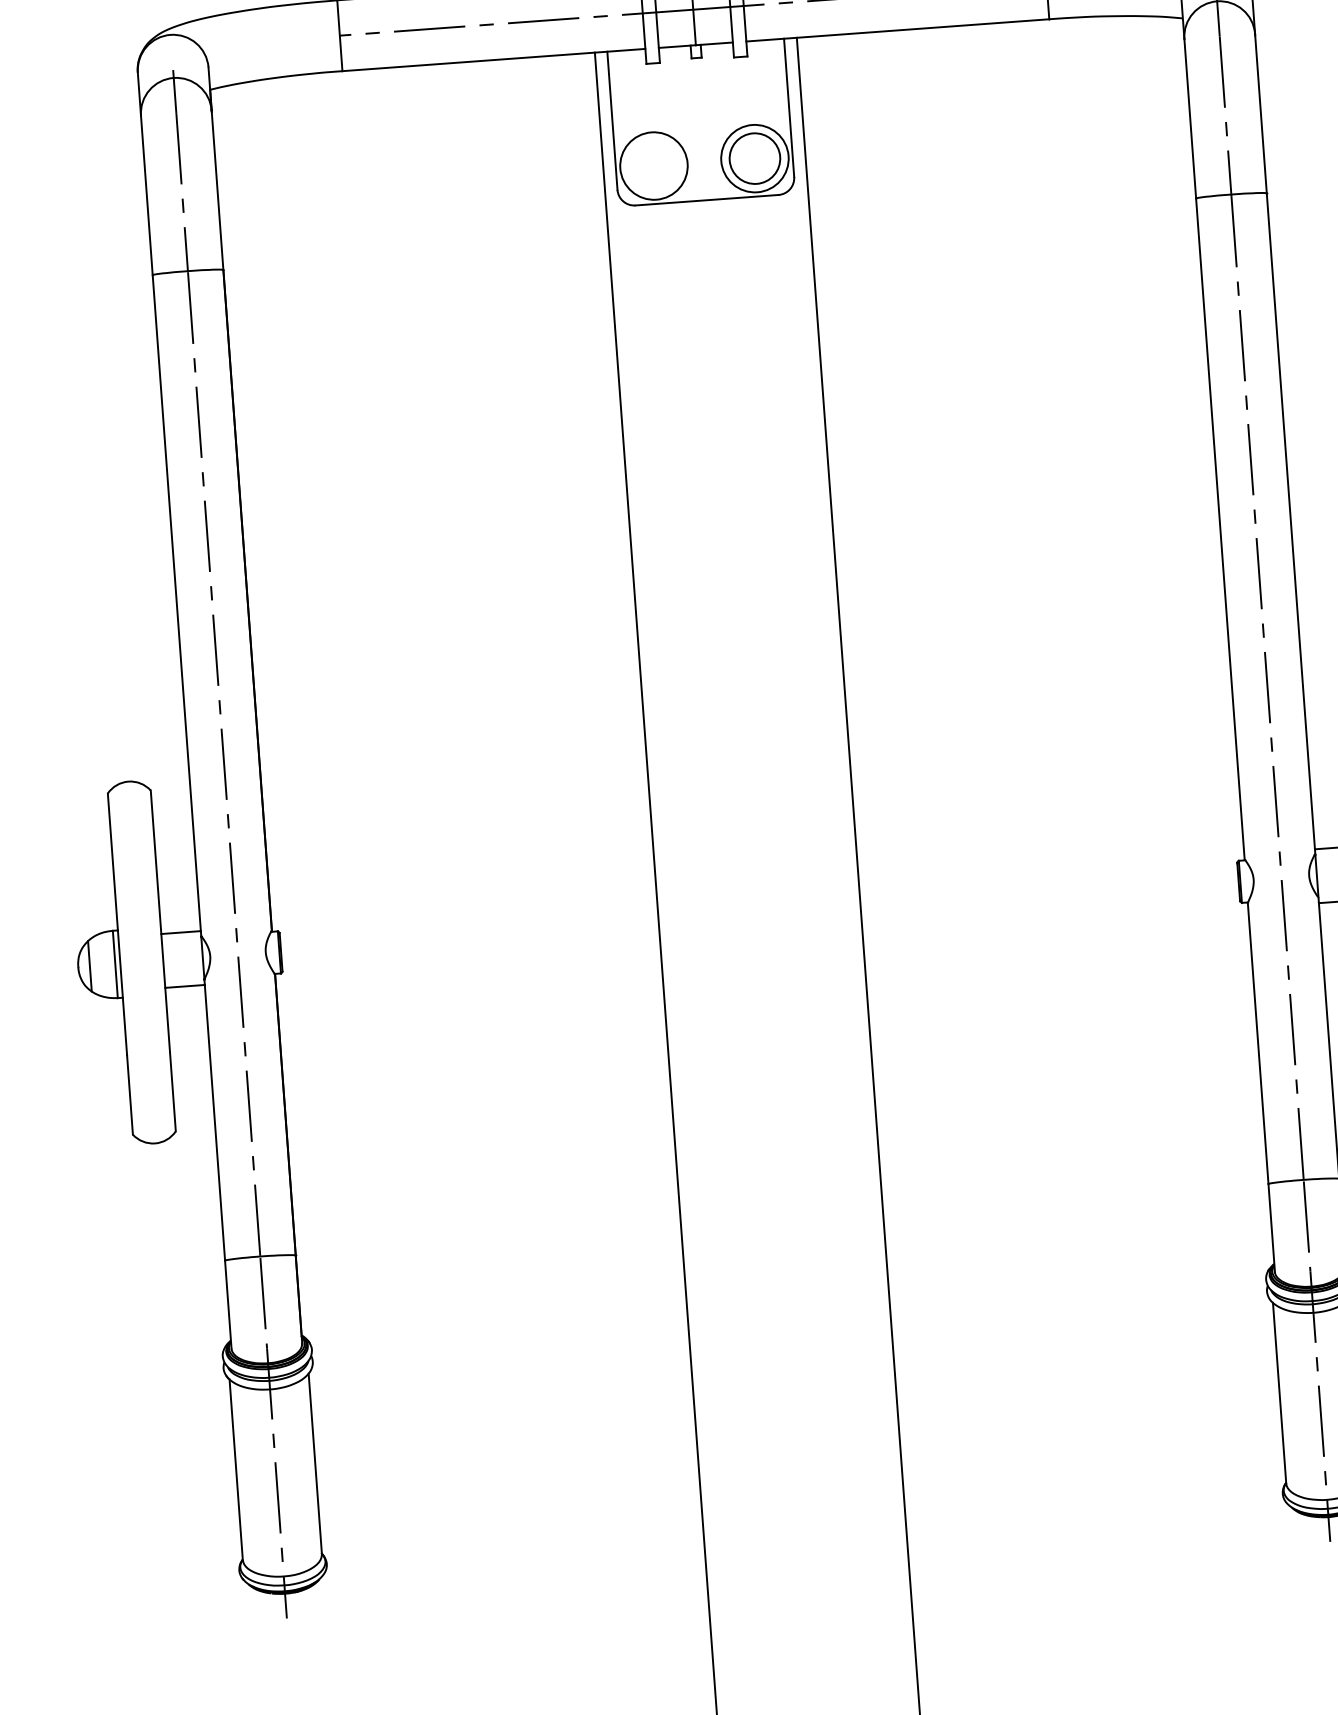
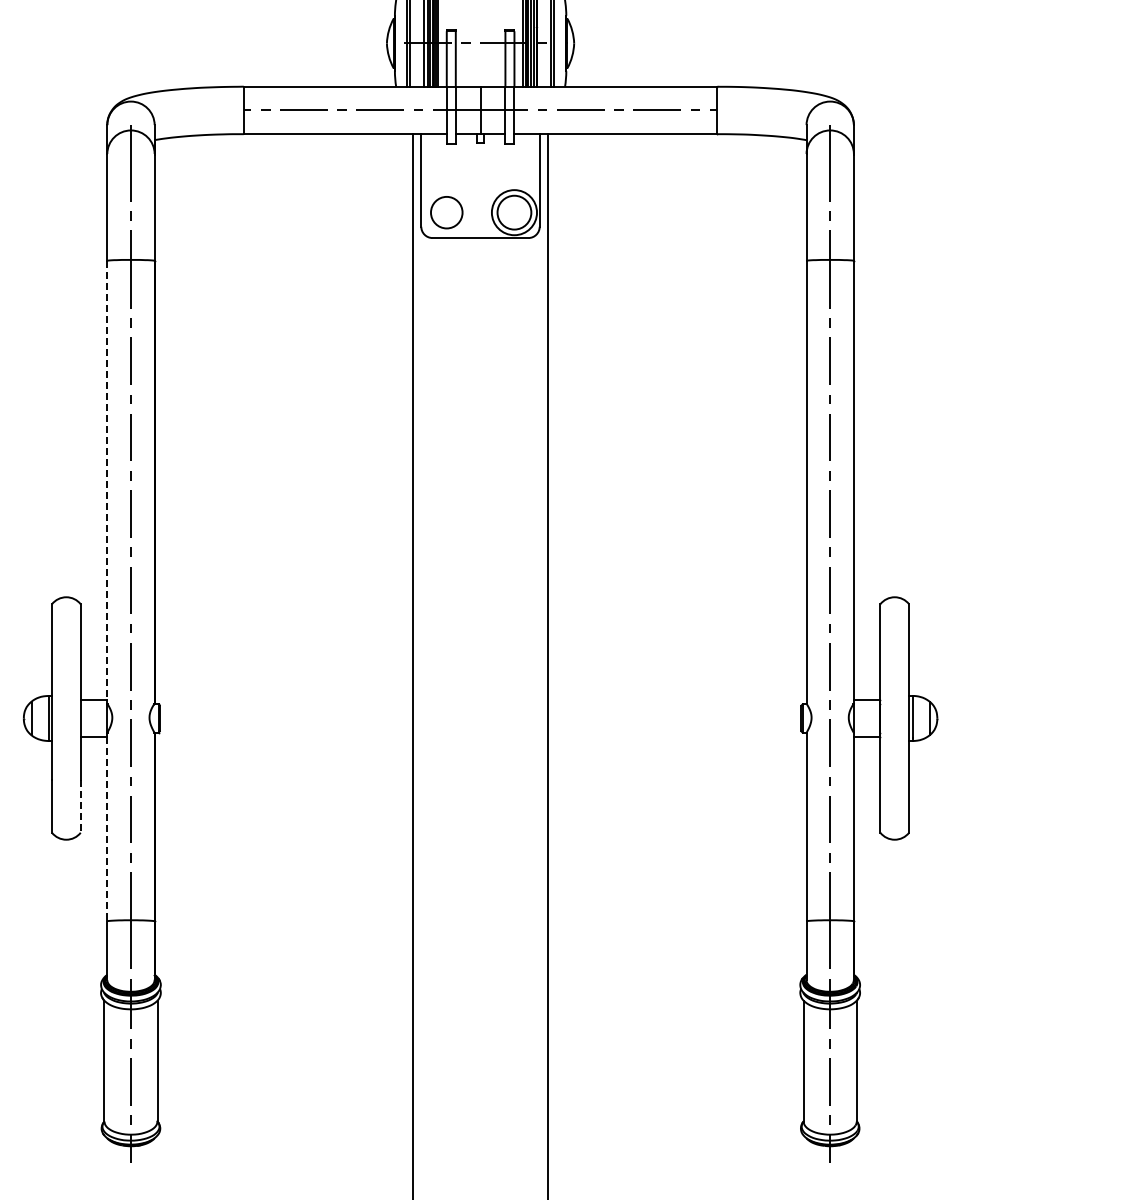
circle: (653, 165) -> (446, 212), size x0.7
line: (177, 602) -> (107, 480), solid -> dashed
line: (172, 1092) -> (80, 806), solid -> dashed
line: (215, 1123) -> (107, 829), solid -> dashed

